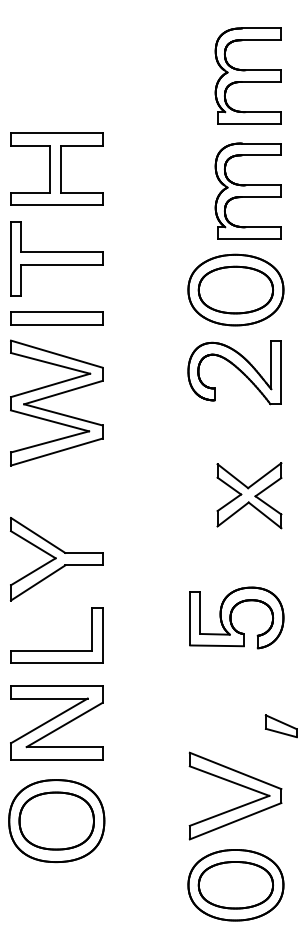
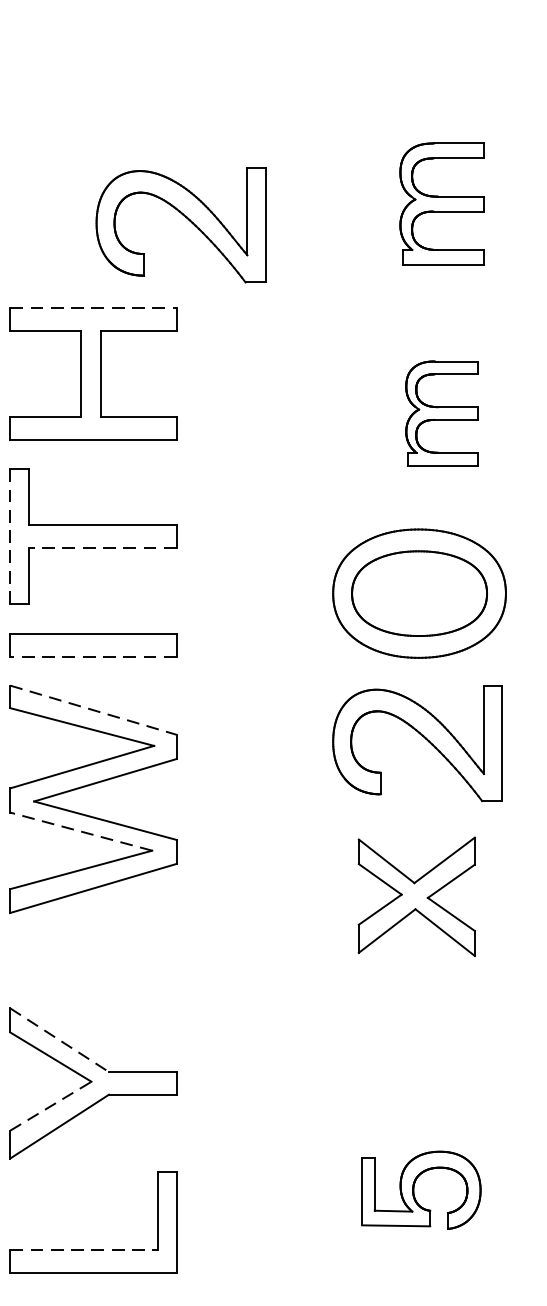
part: (247, 75) -> (440, 203), size x0.7
part: (104, 87) -> (180, 224), added
line: (56, 133) -> (92, 308), solid -> dashed
part: (247, 190) -> (440, 412), size x0.6
line: (11, 258) -> (11, 536), solid -> dashed
line: (61, 265) -> (102, 548), solid -> dashed
line: (56, 324) -> (92, 656), solid -> dashed
line: (56, 354) -> (92, 710), solid -> dashed
line: (49, 420) -> (80, 830), solid -> dashed
part: (249, 495) -> (416, 896), moved
line: (38, 535) -> (60, 1040), solid -> dashed
line: (33, 571) -> (51, 1105), solid -> dashed
part: (236, 617) -> (420, 1189), size x0.7
line: (51, 650) -> (83, 1249), solid -> dashed

